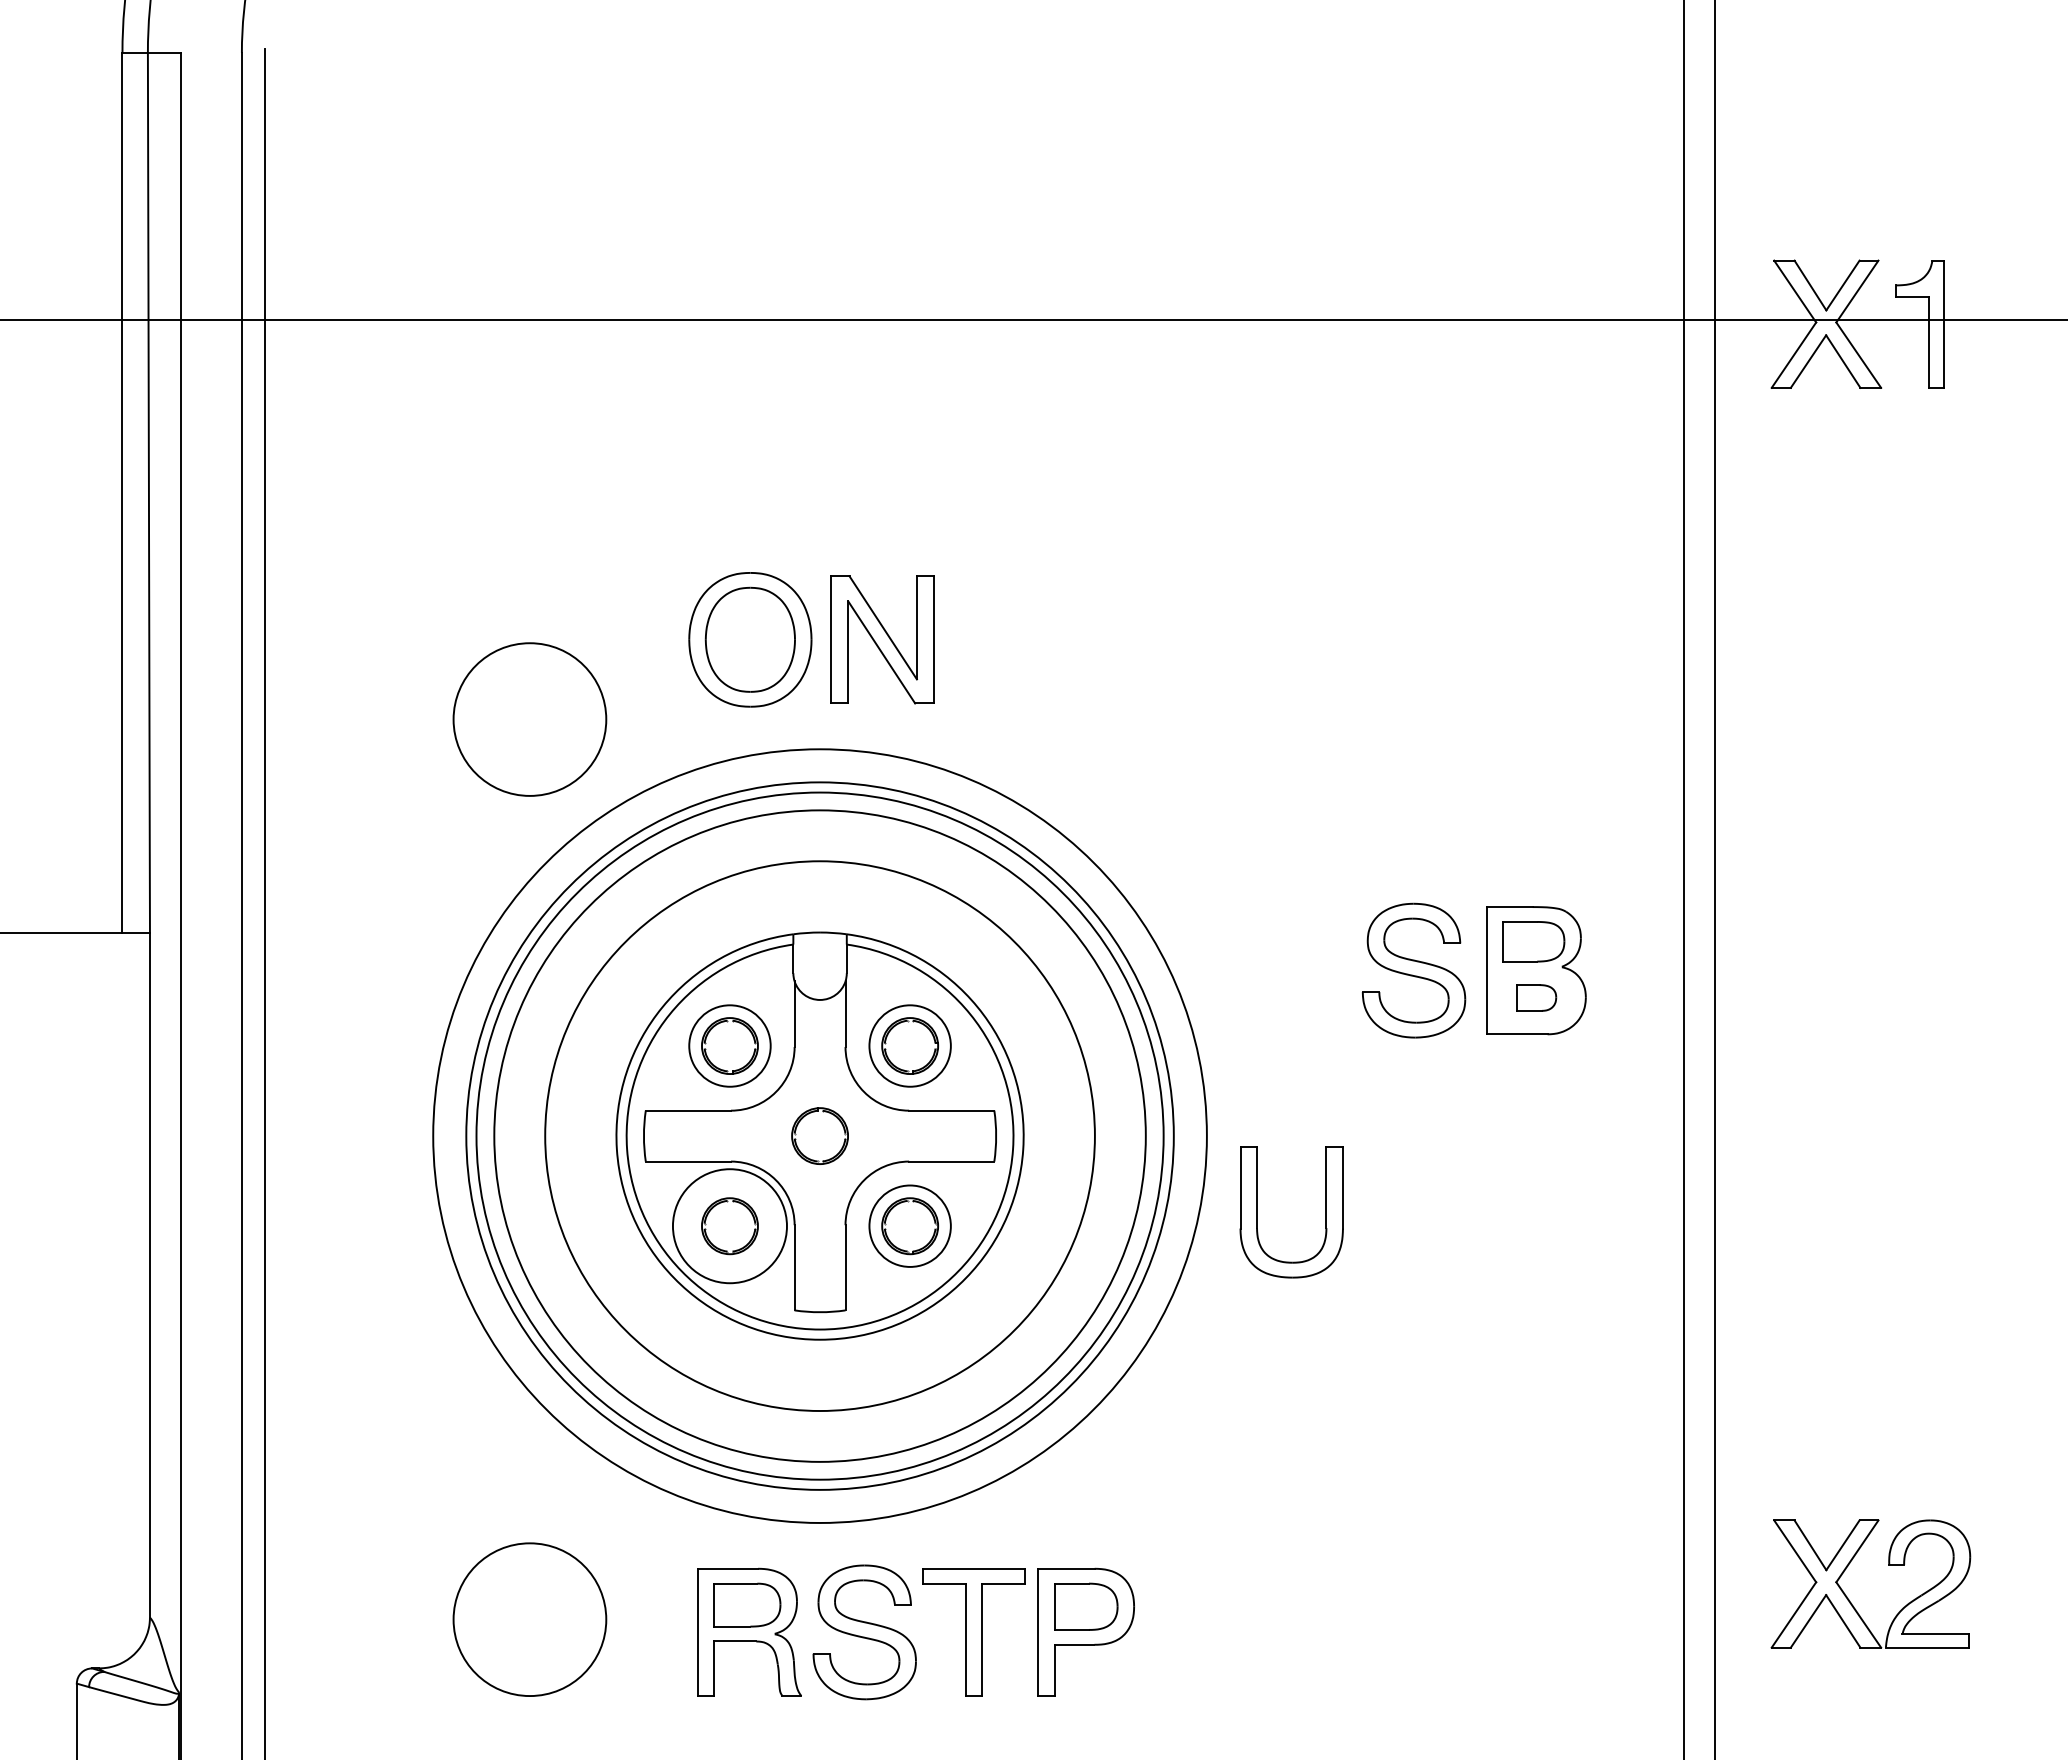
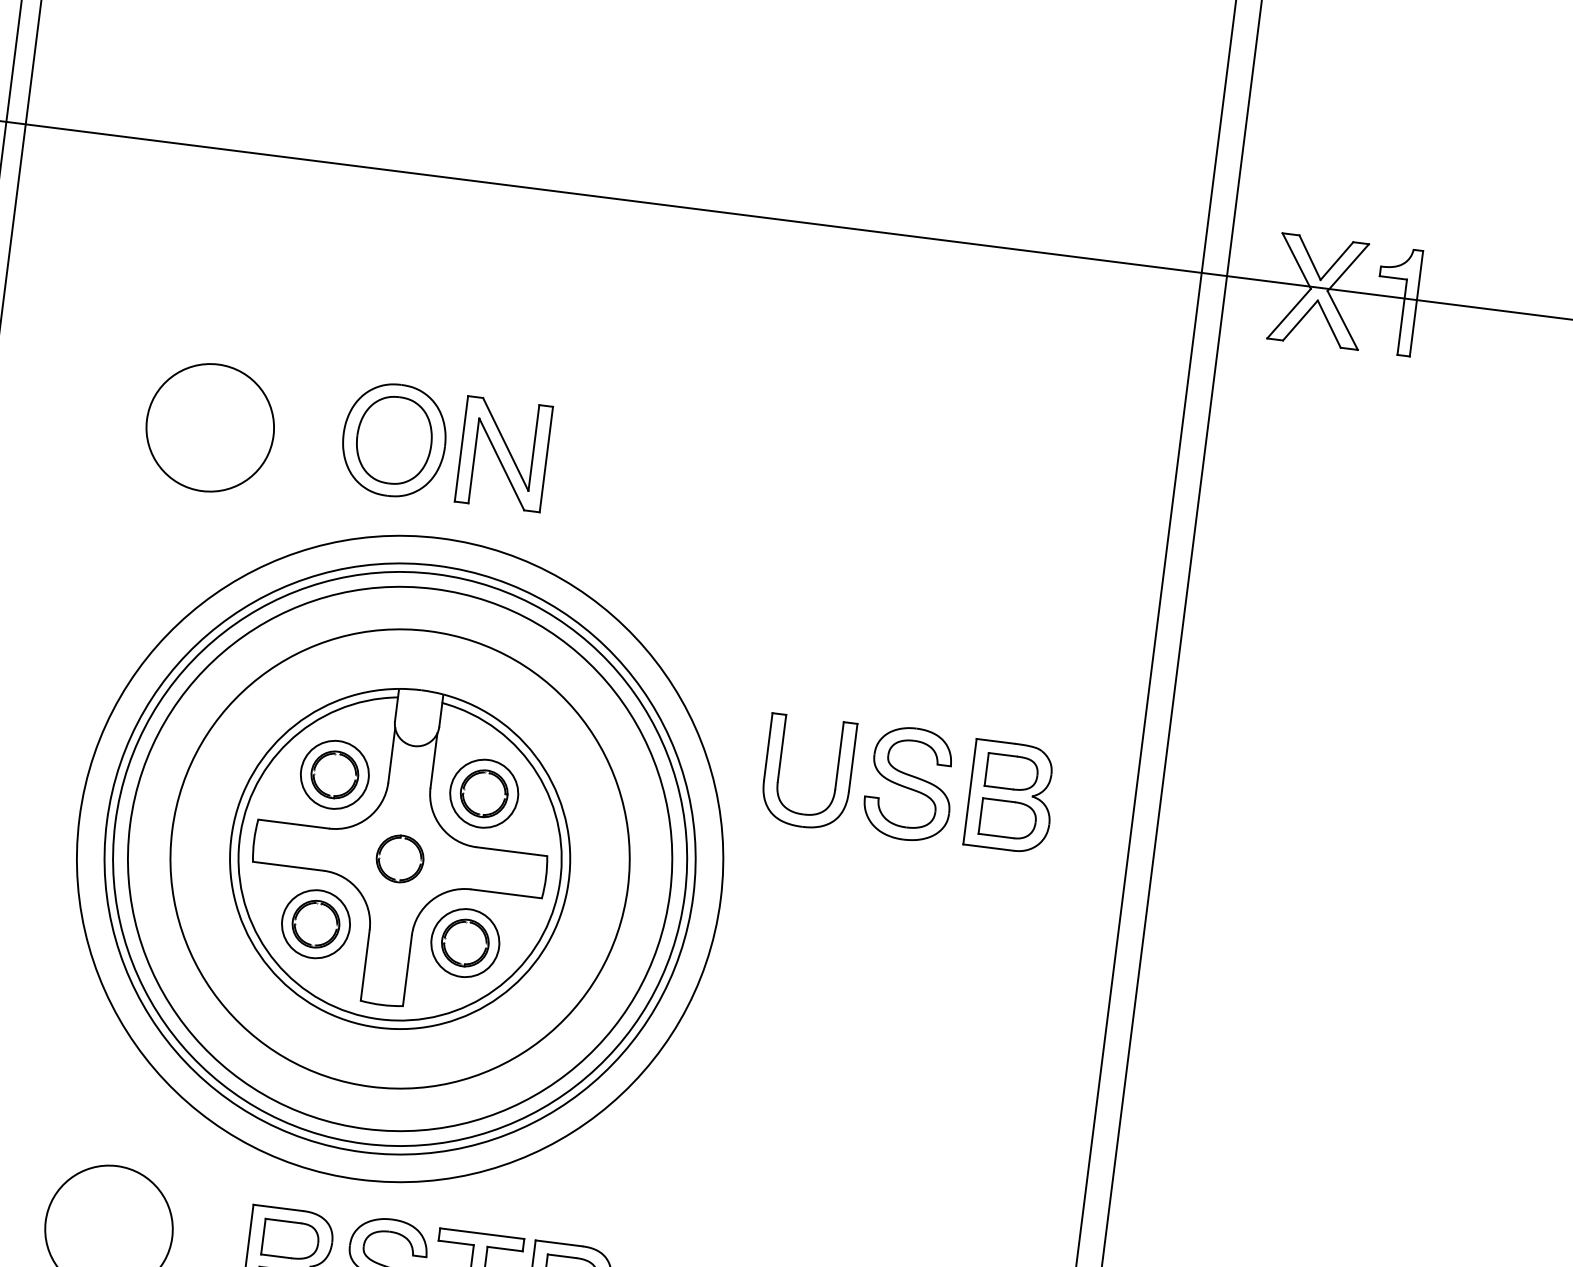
circle: (529, 719) -> (209, 427), moved
part: (1536, 997) -> (1008, 819), size x1.67
part: (1257, 1212) -> (779, 769), moved
circle: (729, 1225) -> (315, 923), size x0.71

